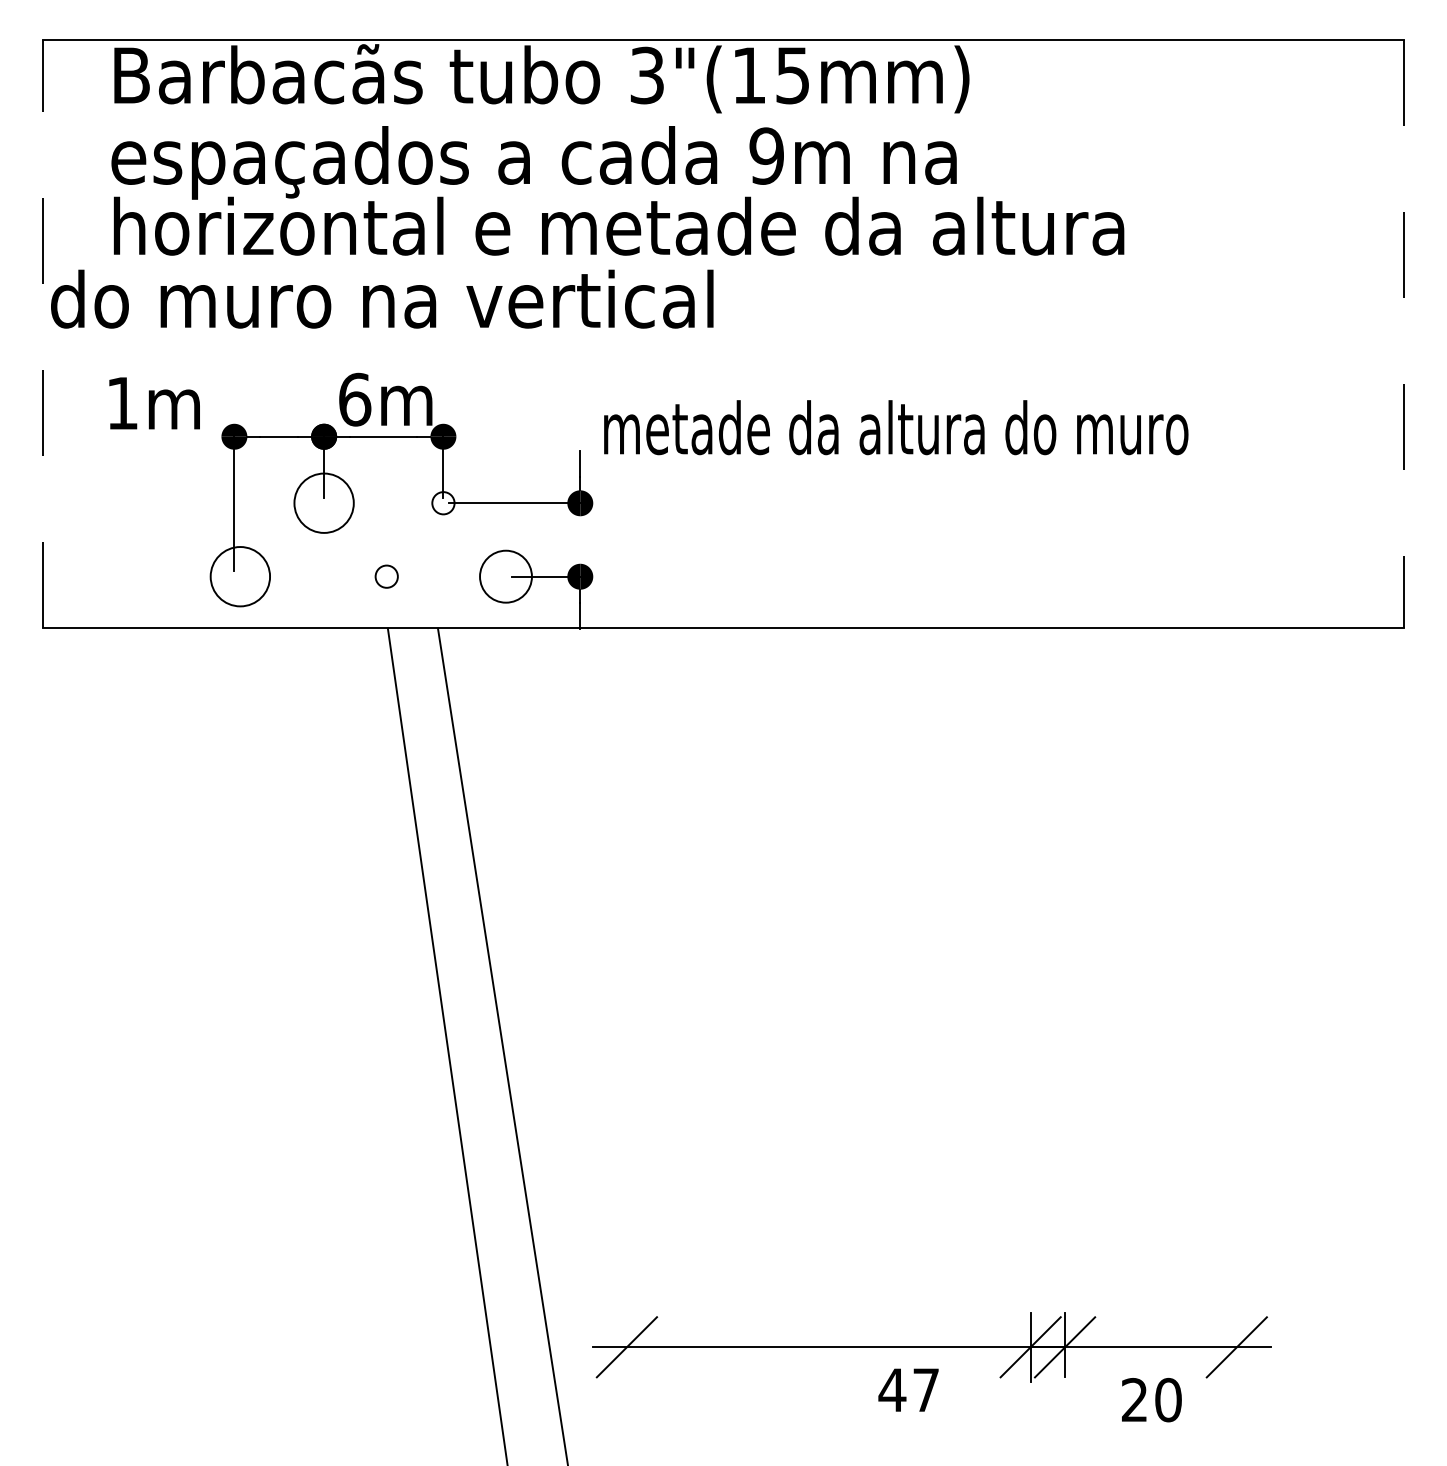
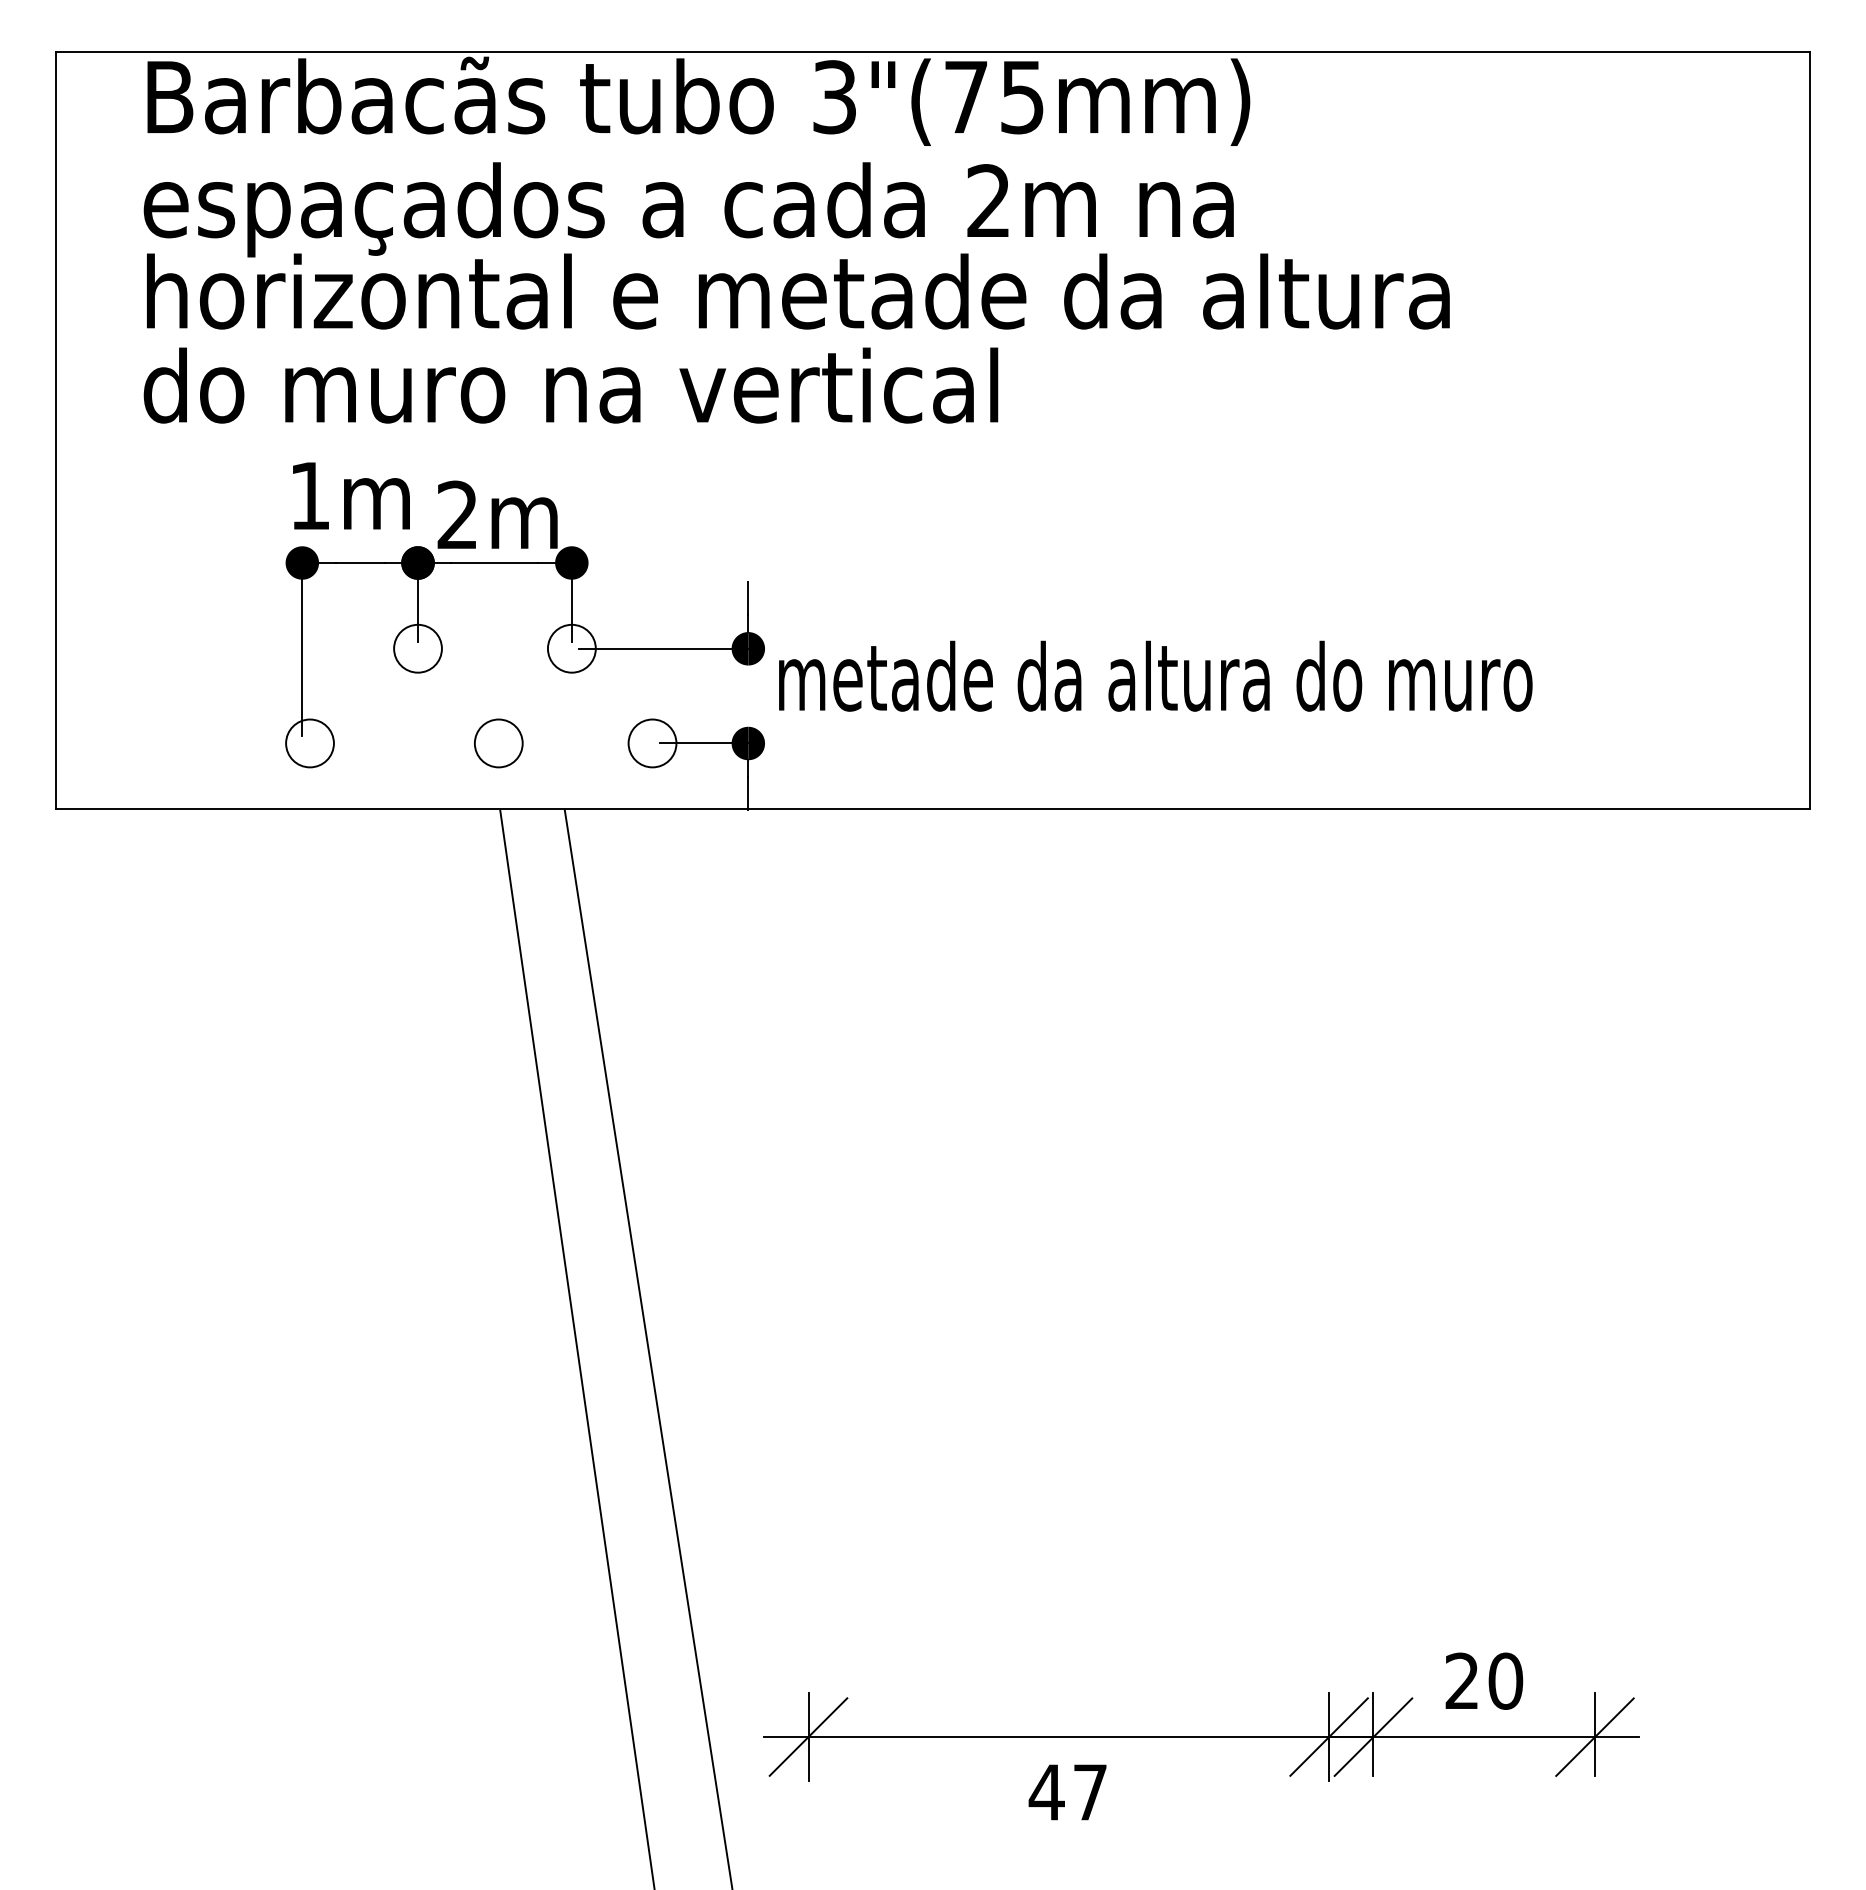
text: (748, 75) -> (965, 97), 3"(15mm) -> 3"(75mm)
text: (766, 156) -> (988, 201), 9m -> 2m
text: (381, 299) -> (570, 385), moved
line: (43, 334) -> (56, 430), dashed -> solid
line: (1403, 334) -> (1809, 430), dashed -> solid
text: (354, 399) -> (457, 514), 6m -> 2m
text: (154, 403) -> (351, 495), moved
text: (896, 427) -> (1155, 675), moved
circle: (323, 503) -> (417, 648), size x0.62
circle: (443, 503) -> (571, 648), size x1.67
circle: (239, 576) -> (309, 743), size x0.62
circle: (386, 576) -> (498, 743), size x1.67
circle: (505, 576) -> (652, 743), size x0.71
line: (1236, 1344) -> (1594, 1733), added
line: (626, 1346) -> (808, 1736), added
text: (908, 1390) -> (1067, 1792), moved
text: (1151, 1399) -> (1484, 1680), moved

